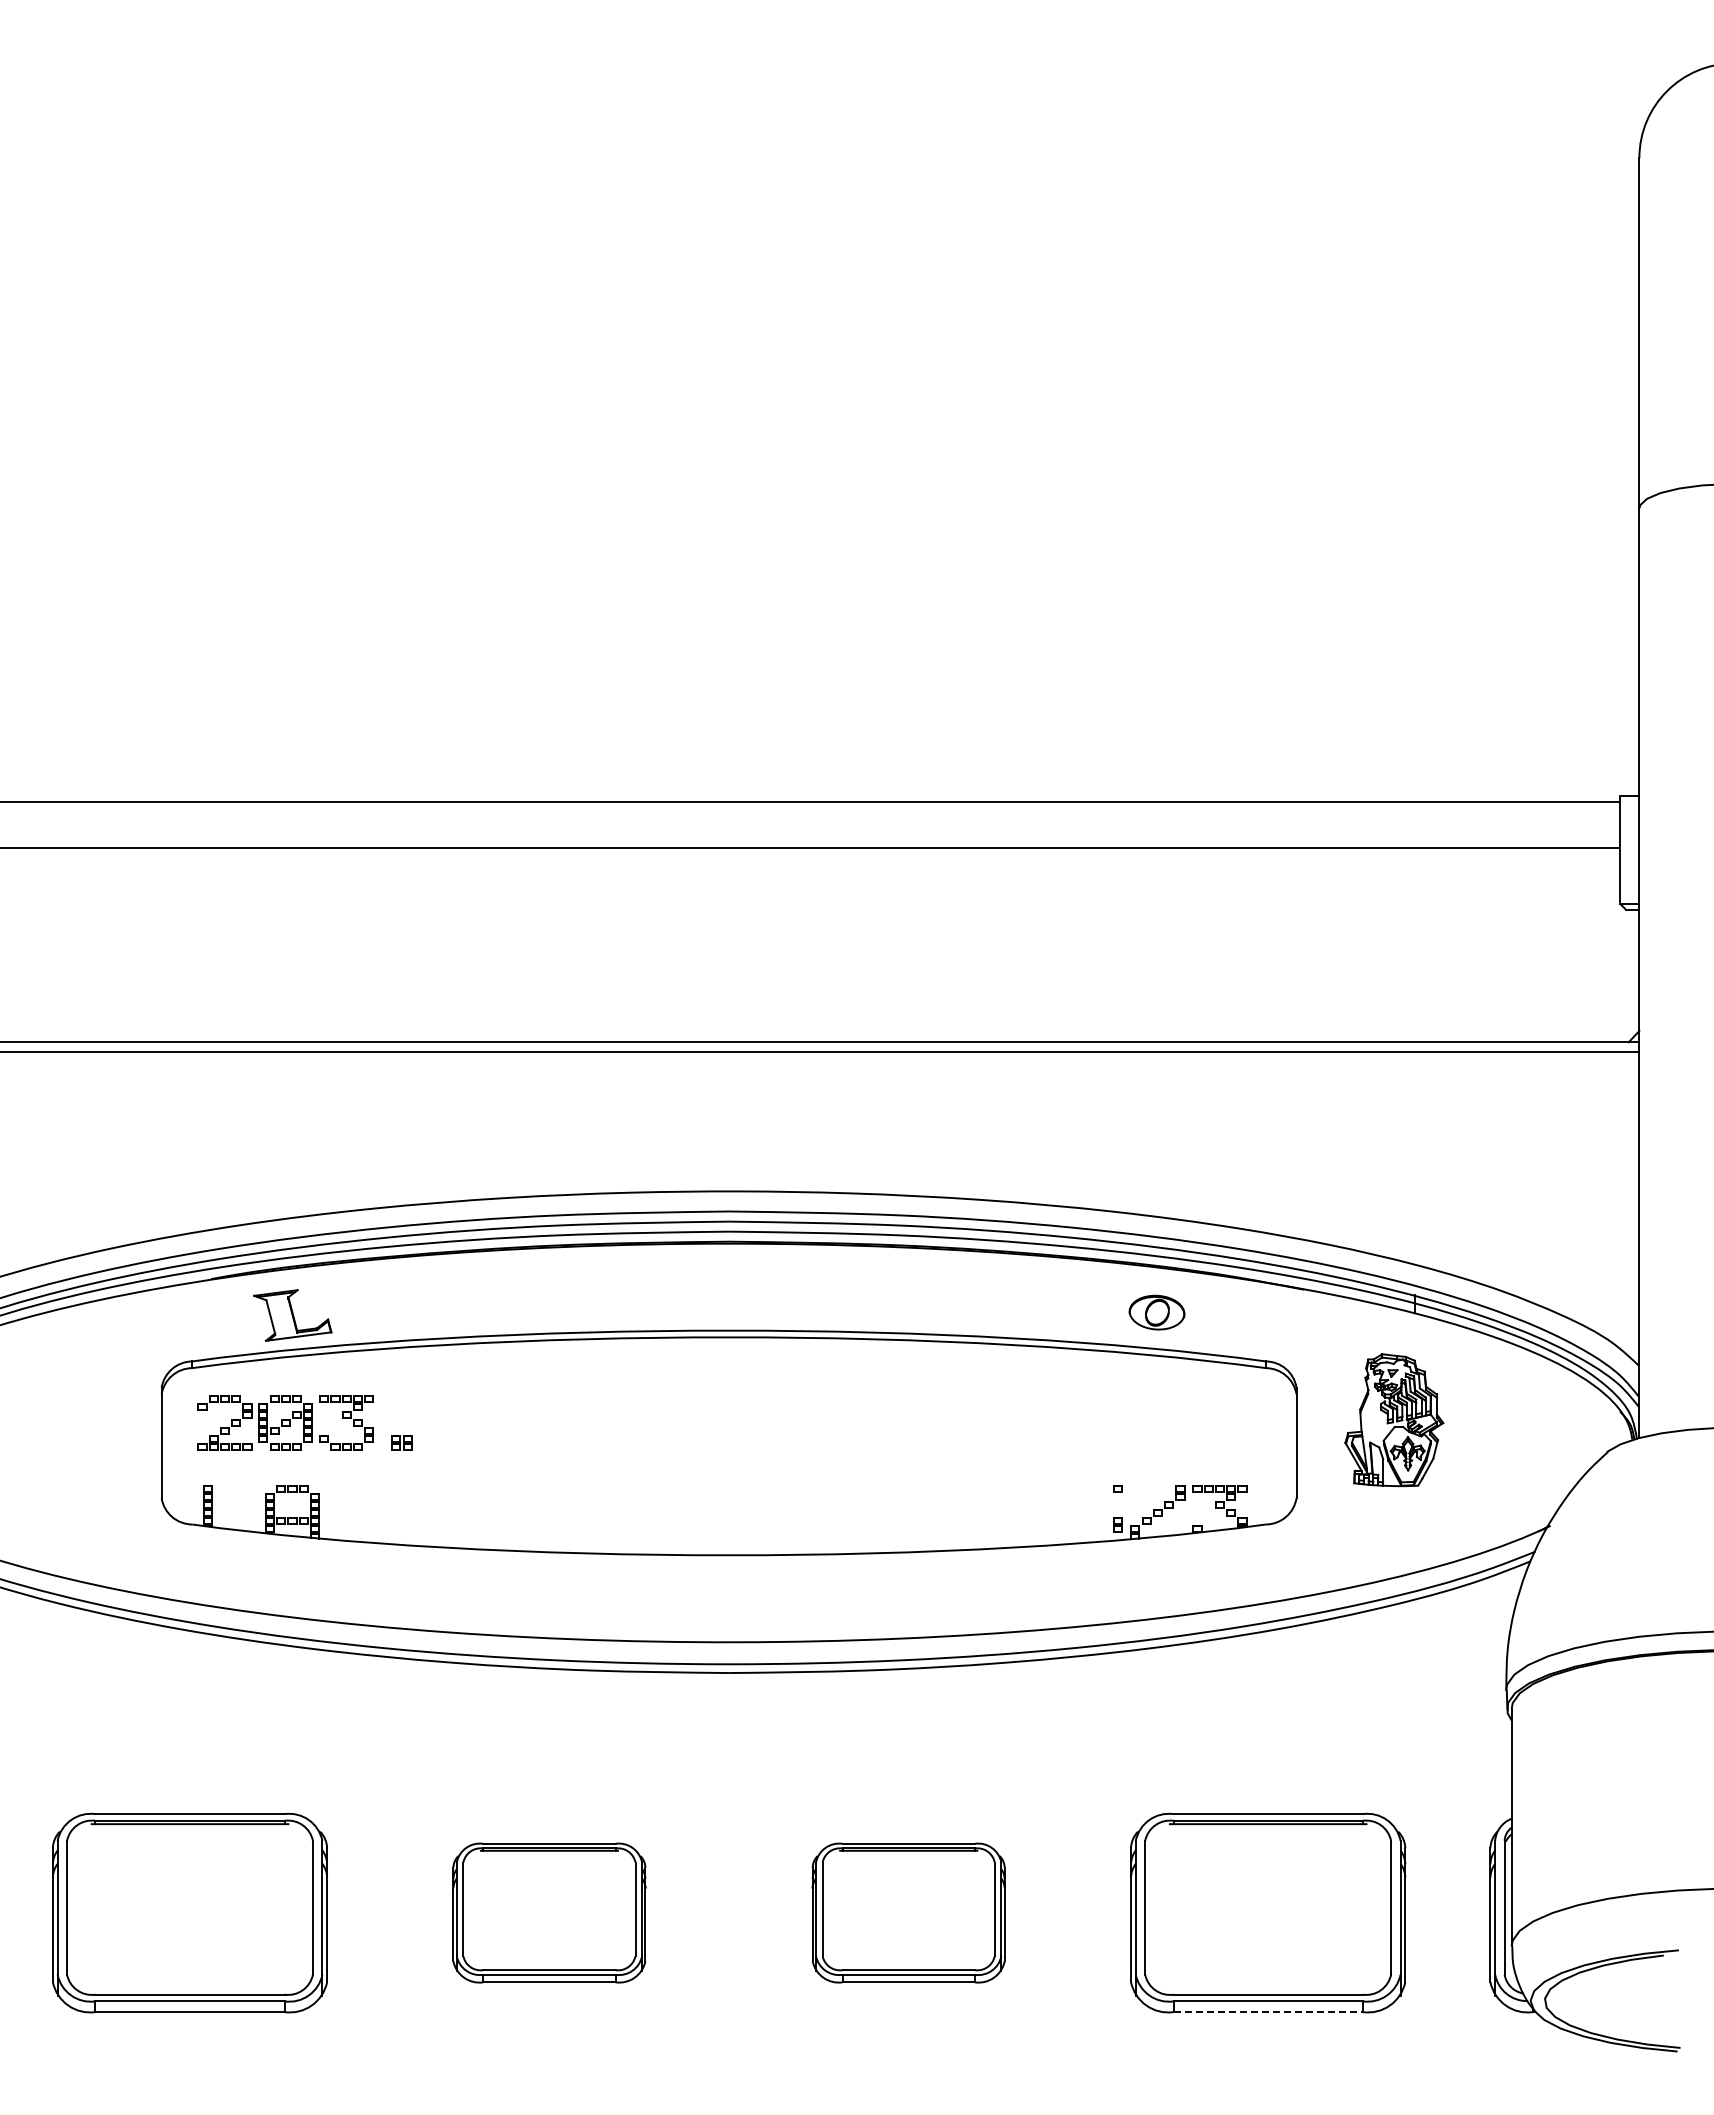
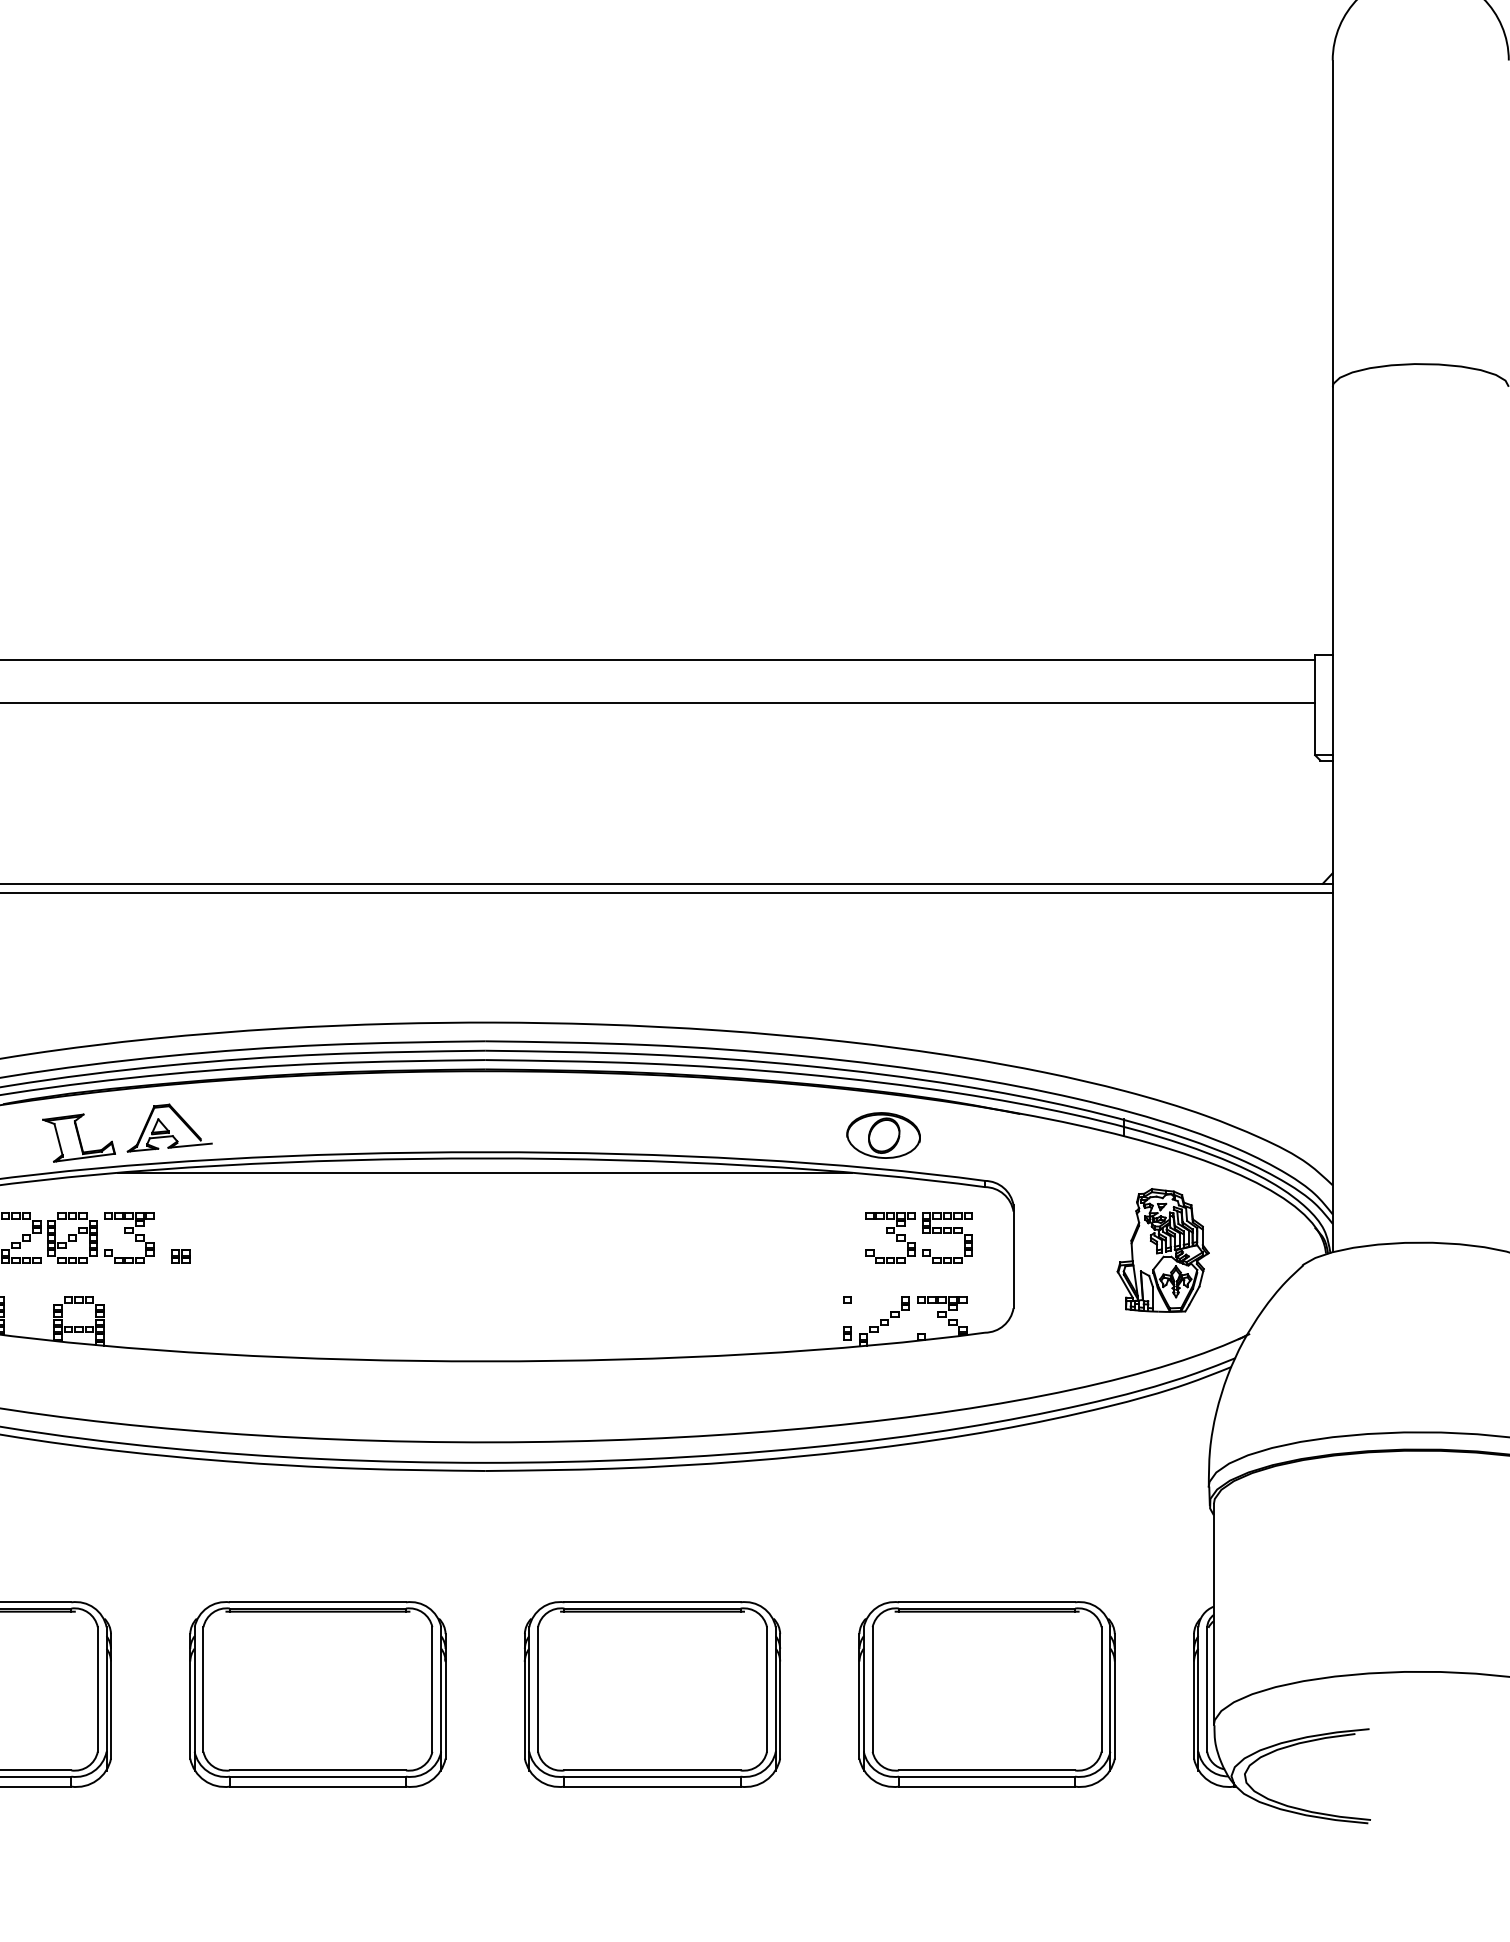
part: (390, 1304) -> (170, 1127), added
part: (1156, 1312) -> (883, 1135), size x1.43
line: (729, 1352) -> (485, 1172), added
part: (1394, 1420) -> (1163, 1250), moved
part: (1194, 1422) -> (918, 1237), added
part: (549, 1912) -> (318, 1693), size x1.43
part: (908, 1912) -> (652, 1693), size x1.43
line: (1268, 2012) -> (987, 1787), dashed -> solid

